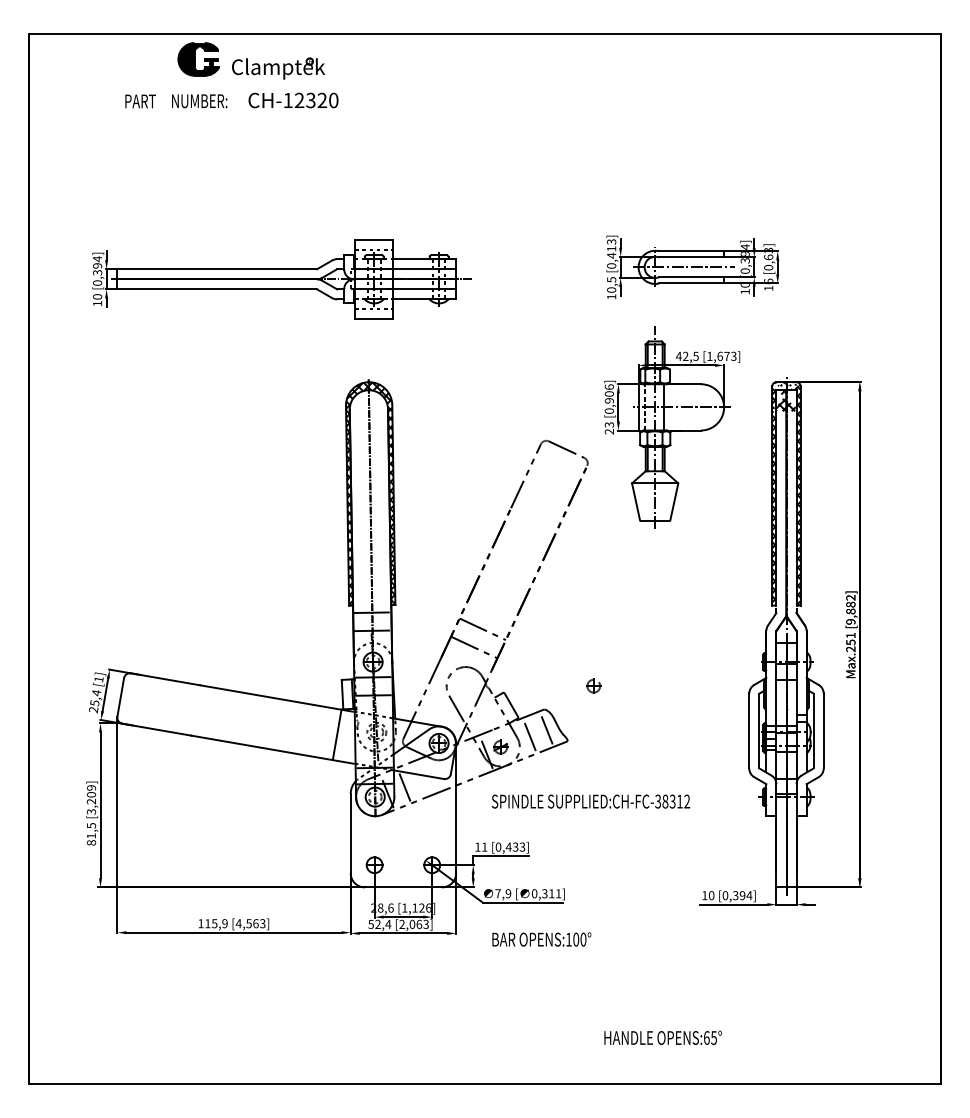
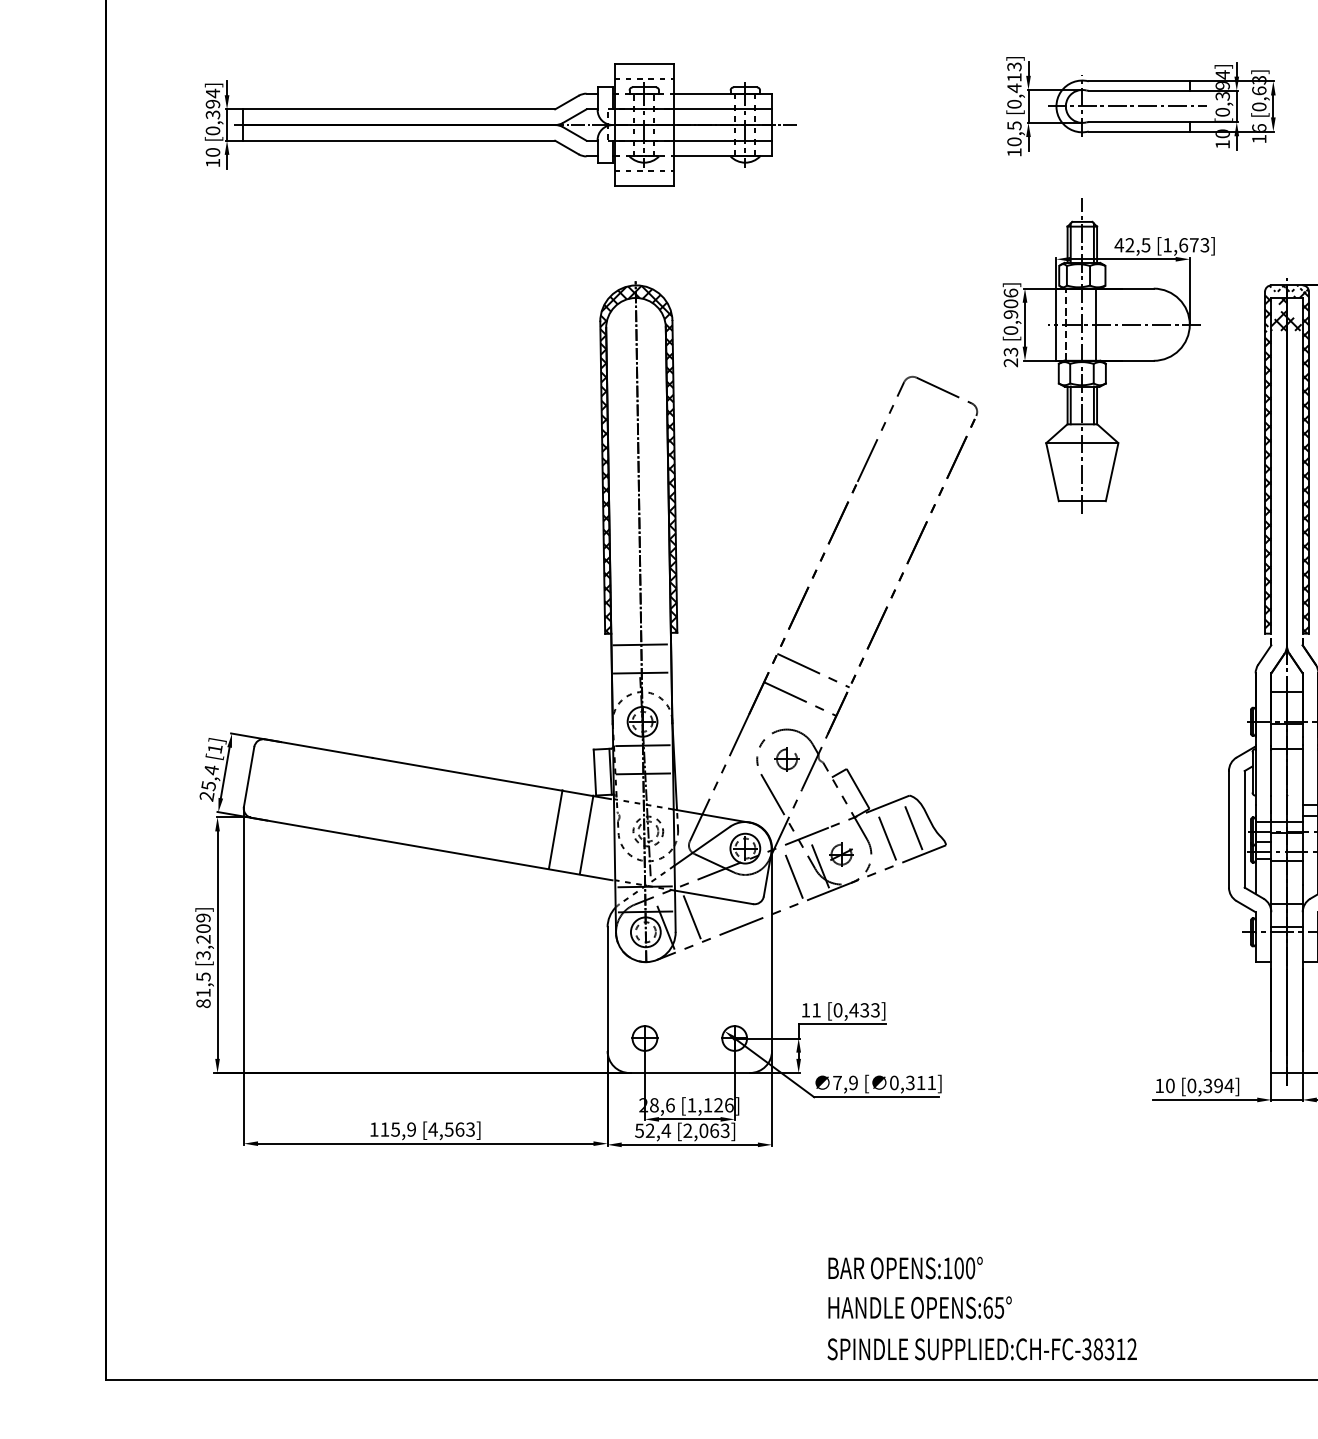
part: (593, 685) -> (786, 758), moved
line: (317, 731) -> (555, 830), added
line: (469, 759) -> (792, 873), added
text: (590, 801) -> (981, 1349), moved
text: (541, 939) -> (905, 1268), moved
text: (662, 1037) -> (919, 1307), moved

